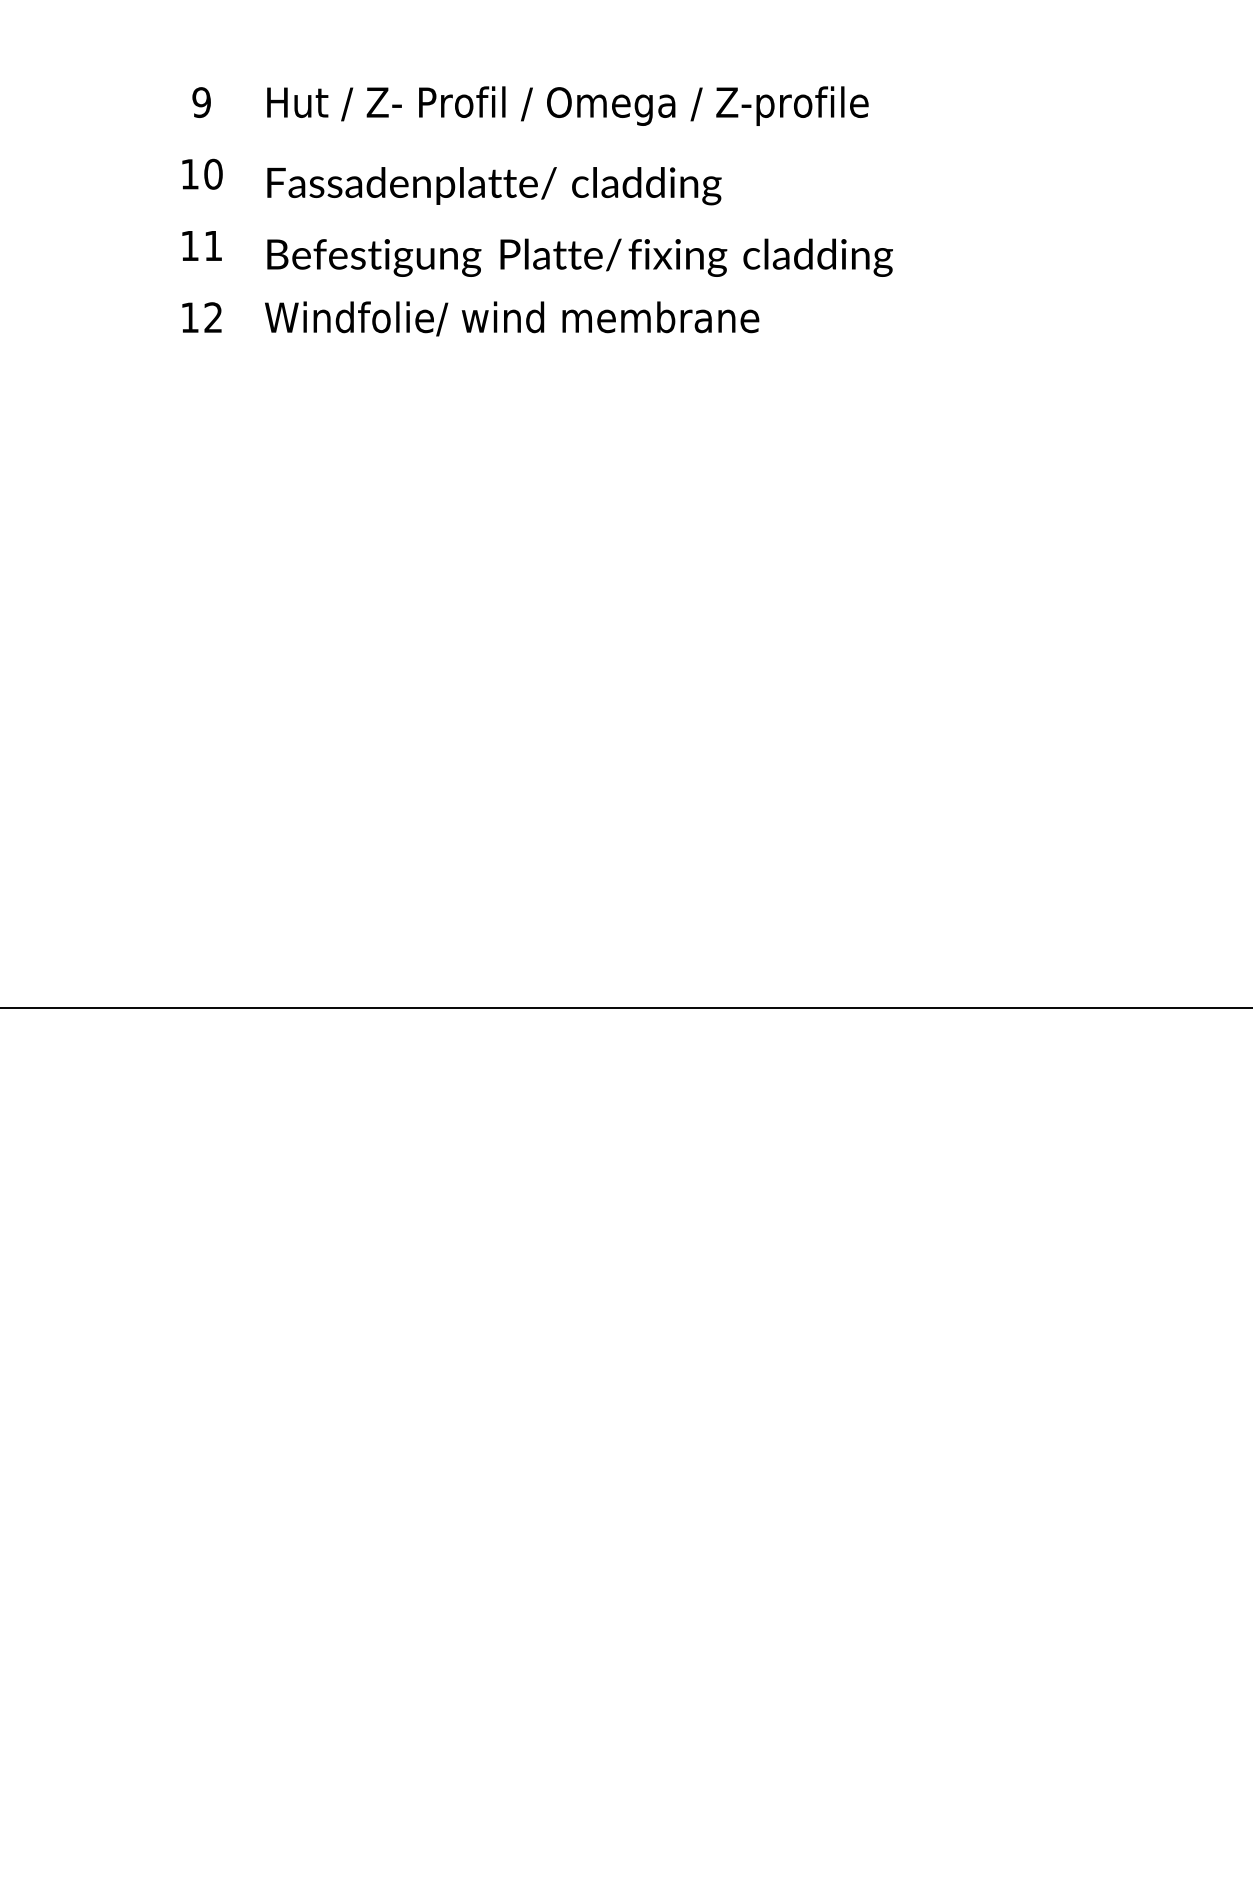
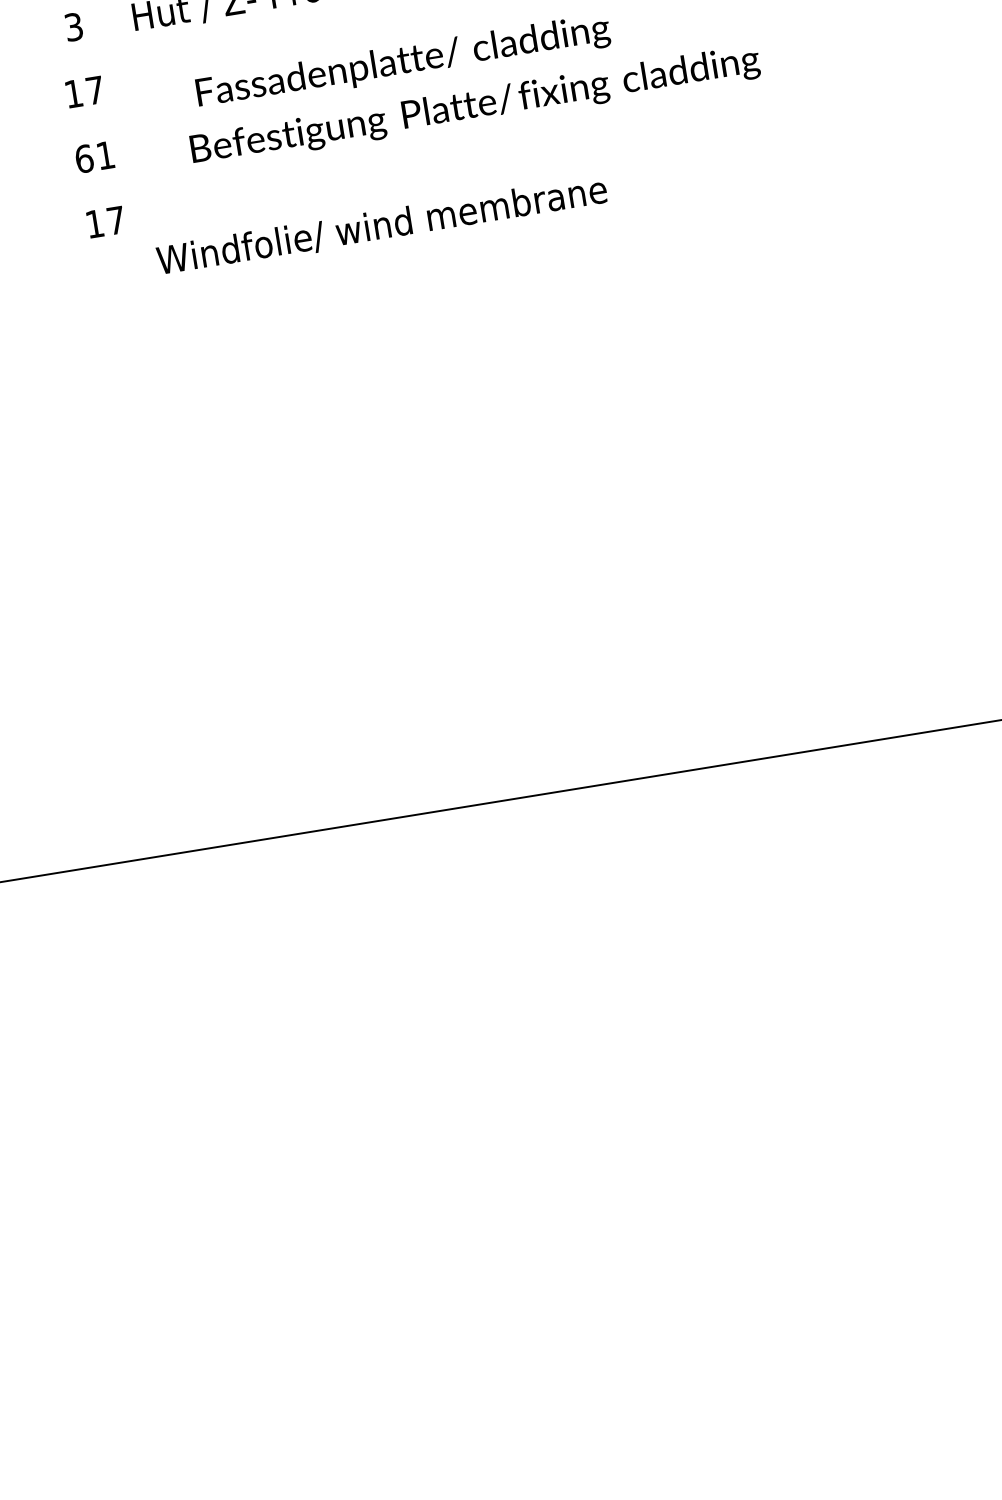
text: (201, 102) -> (73, 27), 9 -> 3
text: (213, 173) -> (95, 89), 10 -> 17
text: (494, 186) -> (403, 63), moved
text: (190, 245) -> (84, 158), 11 -> 61
text: (579, 257) -> (474, 106), moved
text: (213, 317) -> (116, 220), 12 -> 17
text: (512, 318) -> (382, 225), moved

